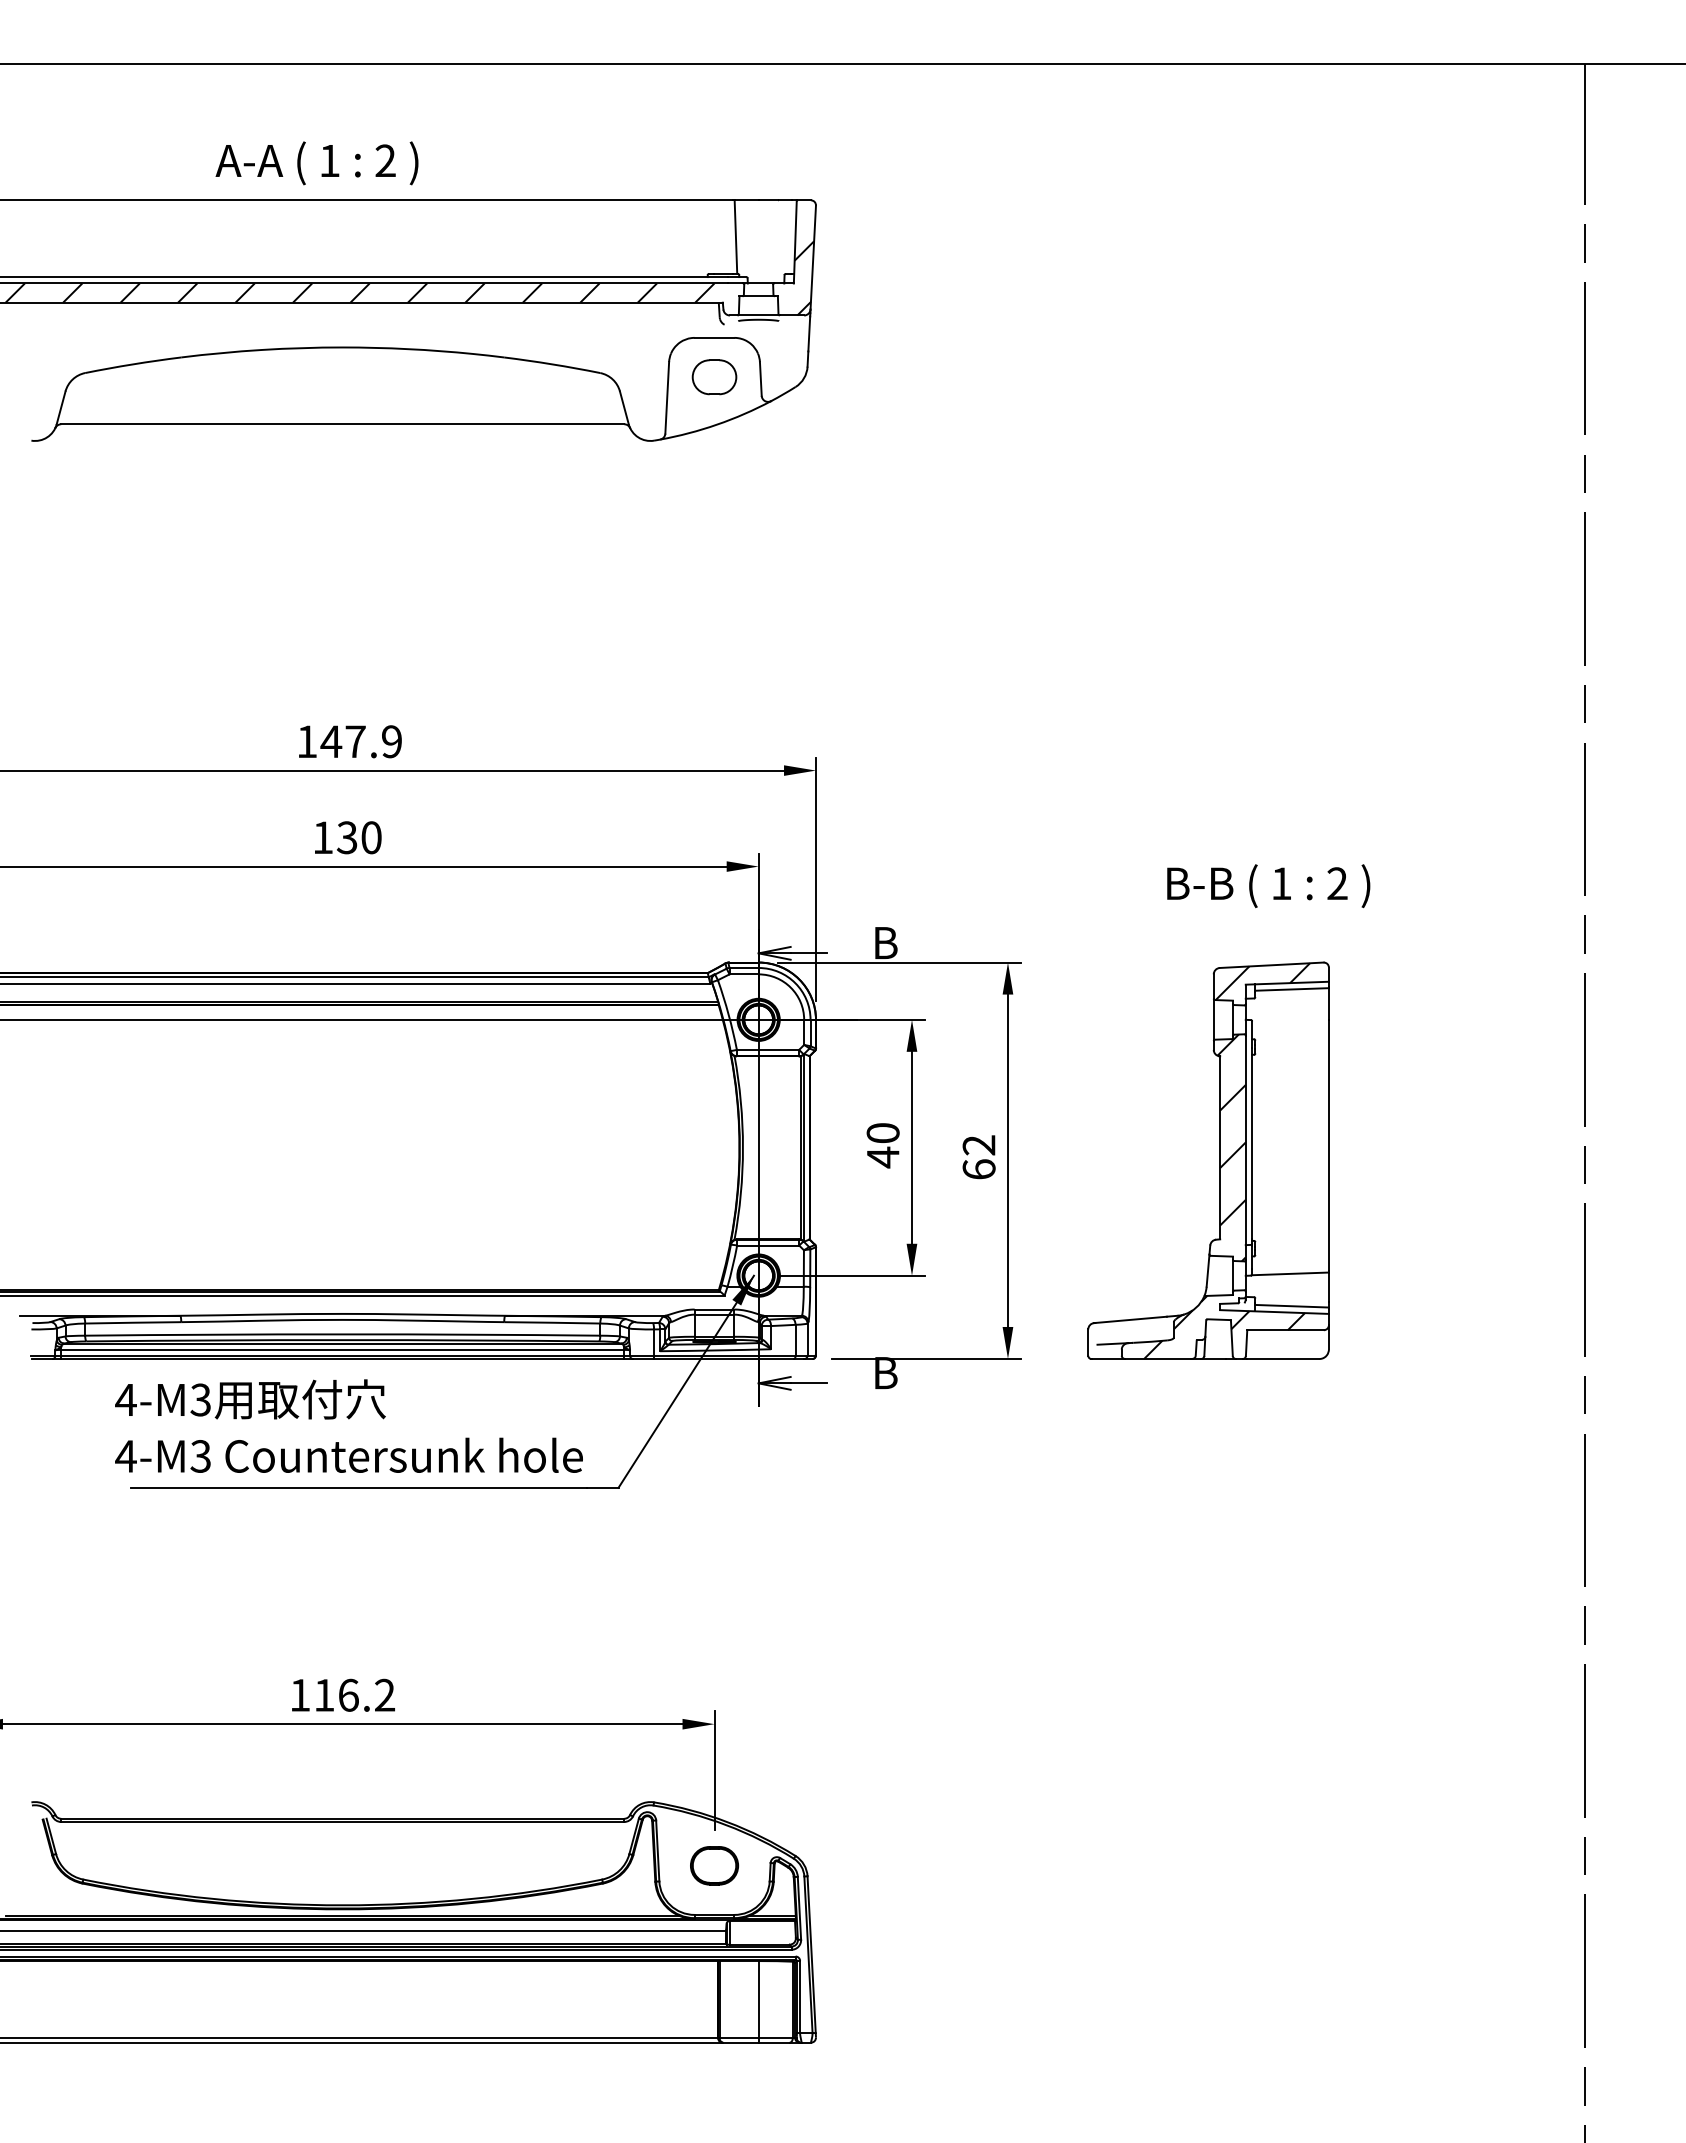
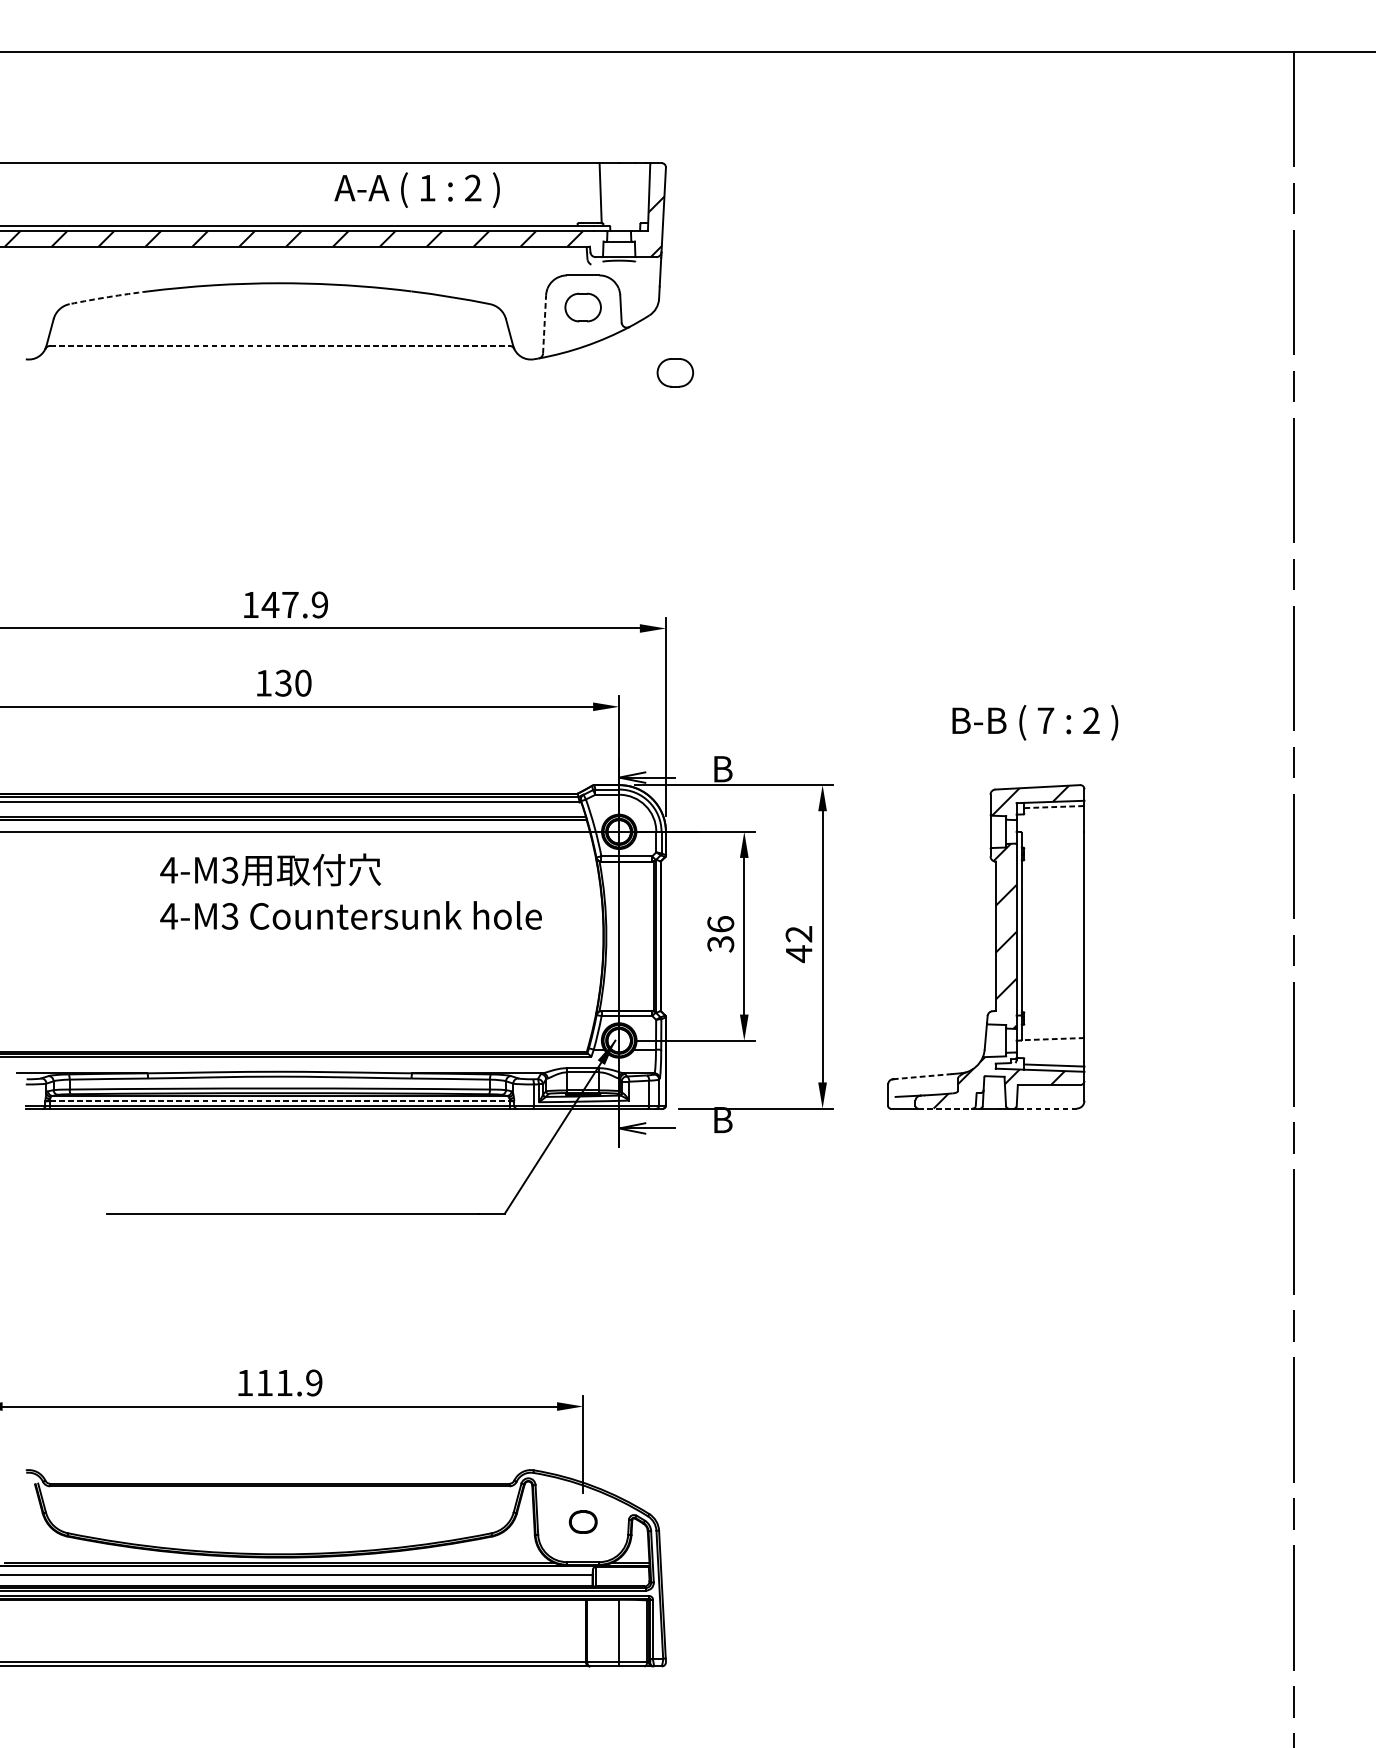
text: (316, 163) -> (416, 190), moved
arc: (133, 364) -> (109, 297), solid -> dashed
line: (667, 397) -> (544, 324), solid -> dashed
line: (342, 424) -> (279, 346), solid -> dashed
part: (827, 457) -> (675, 373), added
text: (1281, 883) -> (1045, 720), 1 -> 7
line: (1292, 989) -> (1054, 807), solid -> dashed
text: (882, 1145) -> (720, 934), 40 -> 36
text: (978, 1169) -> (798, 953), 62 -> 42
line: (1290, 1273) -> (1053, 1038), solid -> dashed
line: (1131, 1319) -> (923, 1076), solid -> dashed
line: (342, 1349) -> (279, 1100), solid -> dashed
line: (1158, 1359) -> (945, 1108), solid -> dashed
line: (1283, 1359) -> (1047, 1108), solid -> dashed
text: (348, 1425) -> (350, 891), moved
text: (366, 1694) -> (299, 1382), 116.2 -> 111.9
part: (714, 1865) -> (583, 1521), size x0.7

